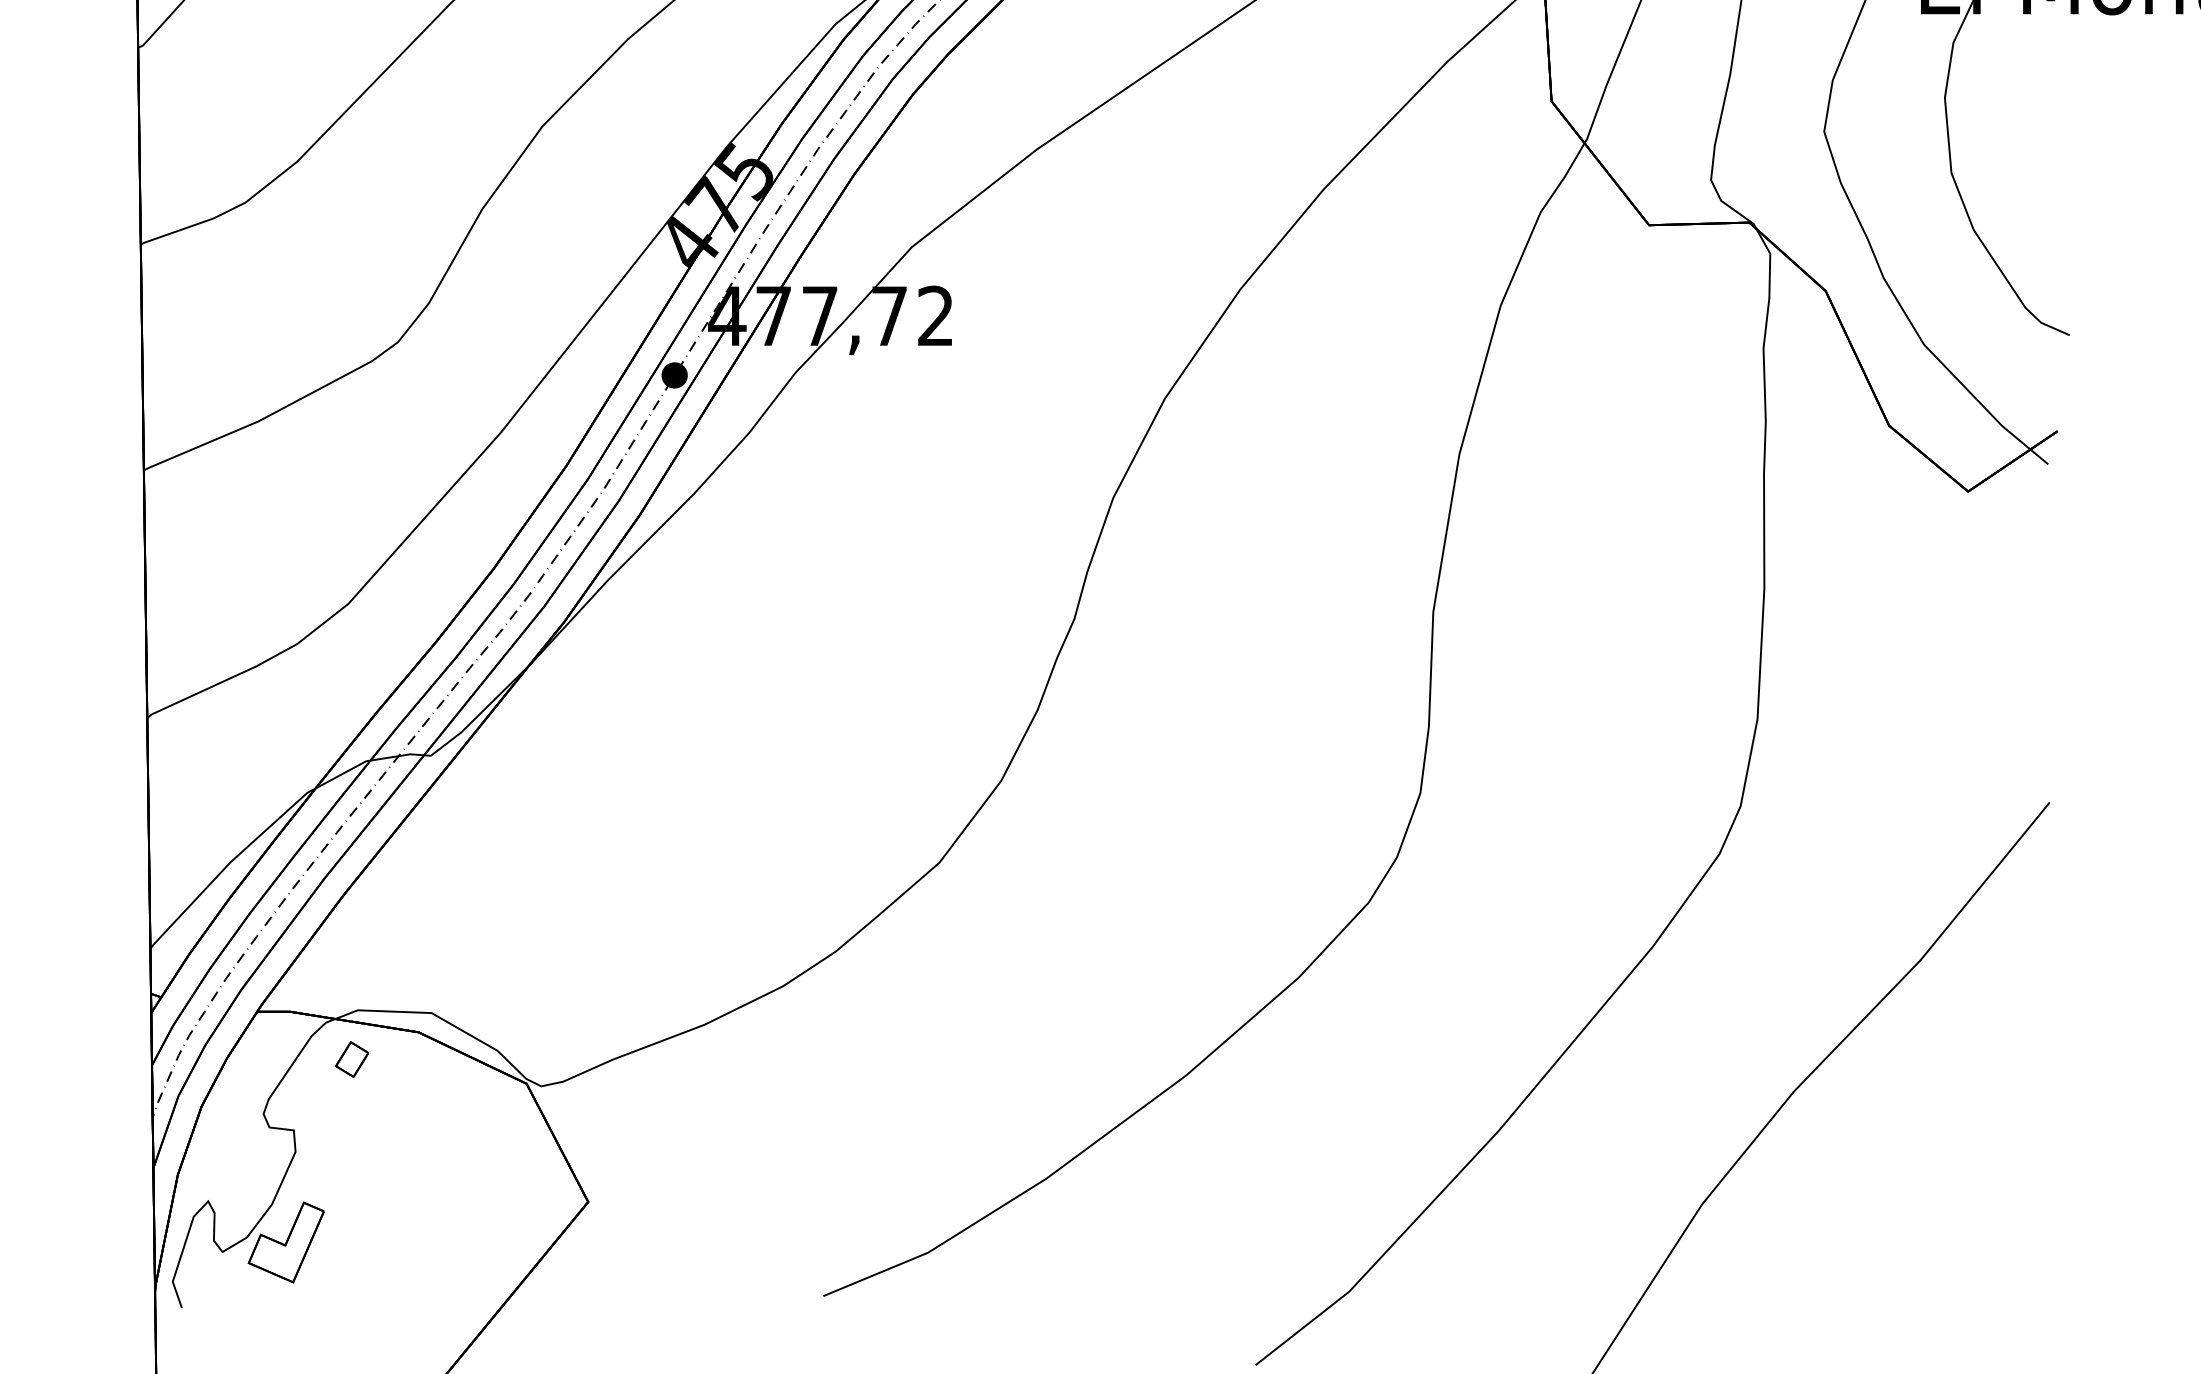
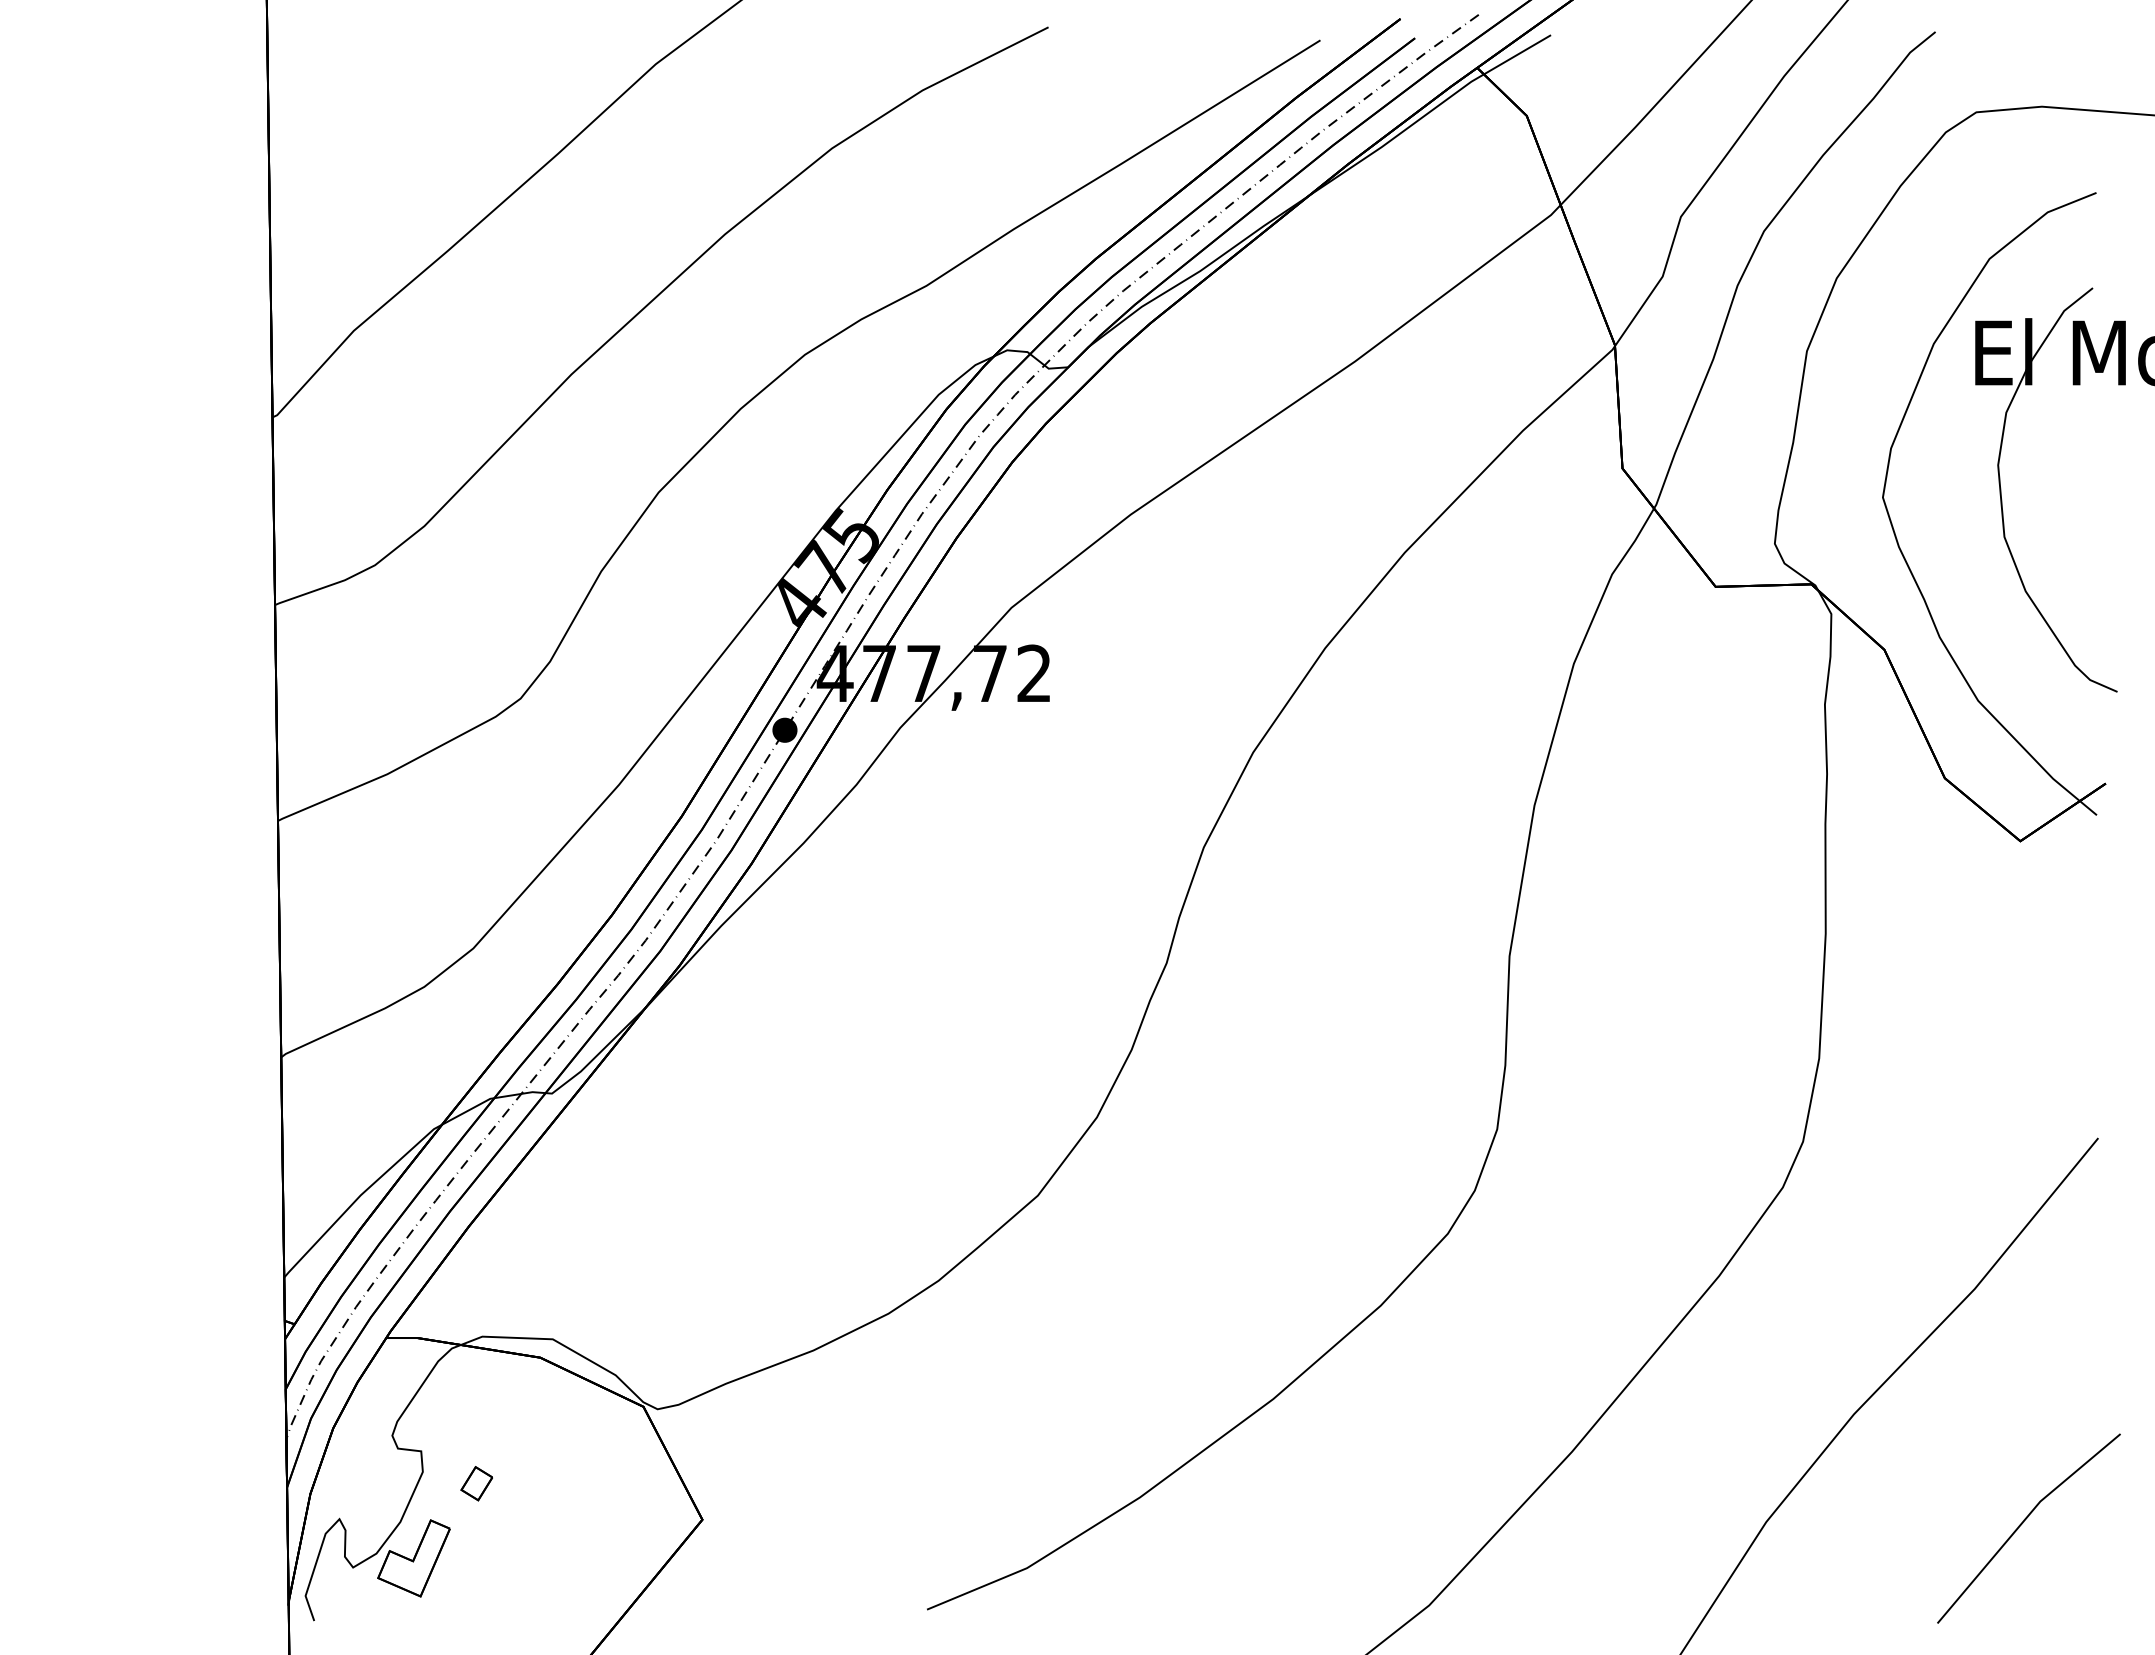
part: (351, 1059) -> (476, 1483), moved
line: (1971, 1205) -> (2023, 1523), added

